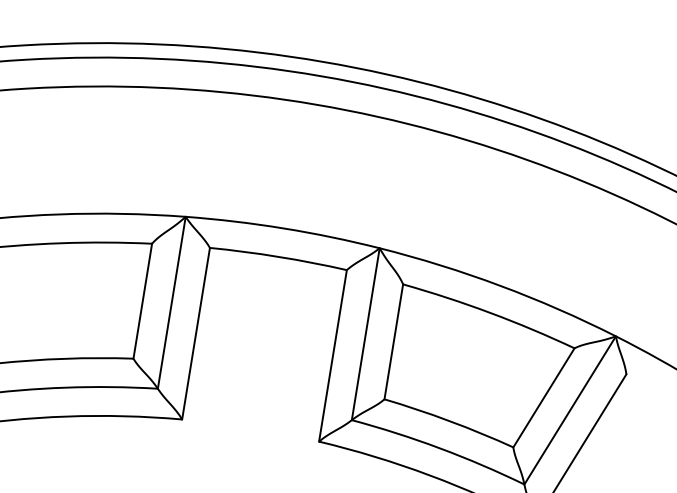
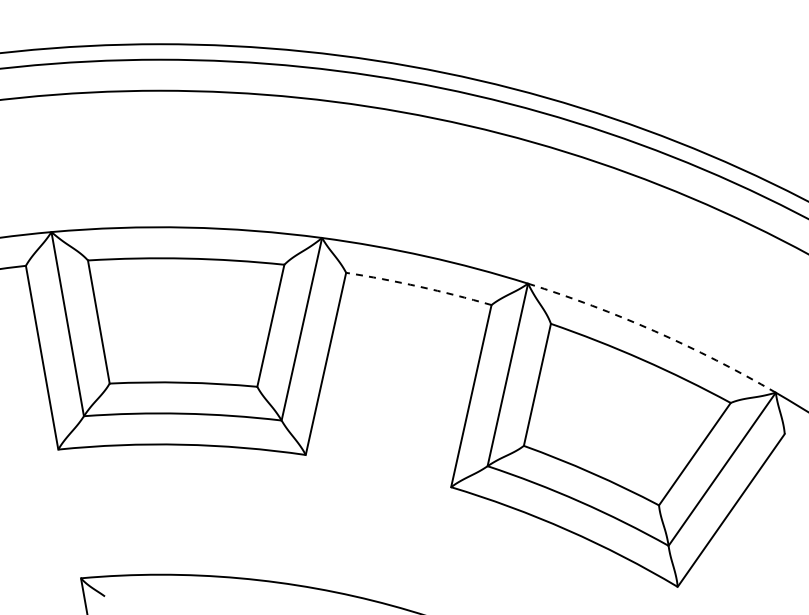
arc: (278, 256) -> (419, 286), solid -> dashed
arc: (499, 285) -> (654, 331), solid -> dashed

